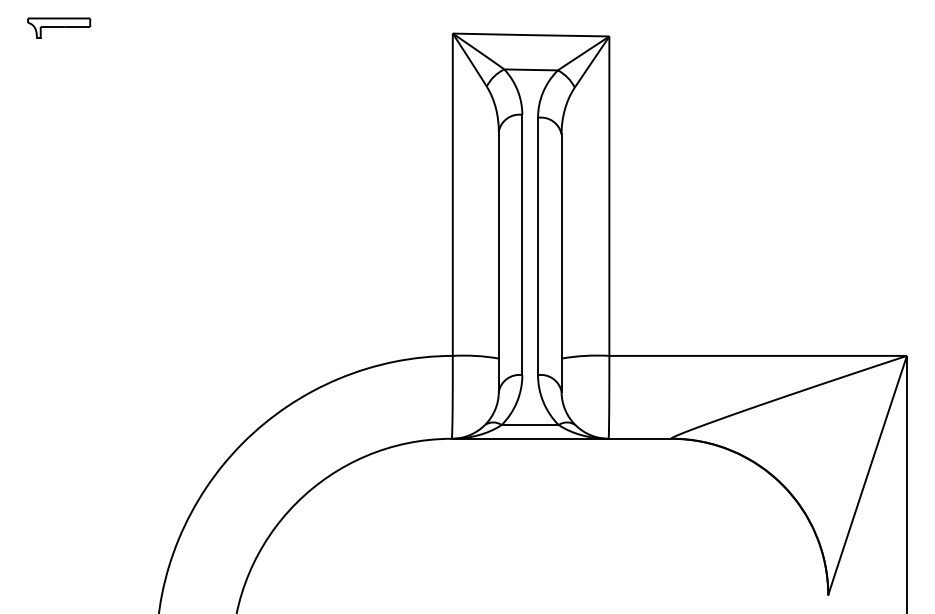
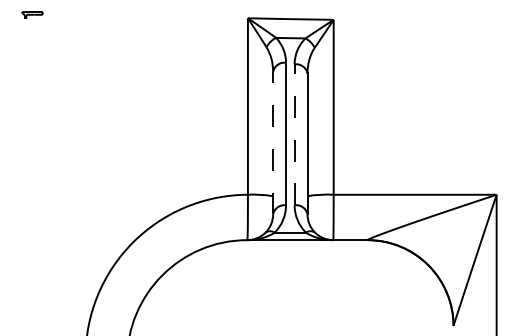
part: (59, 26) -> (32, 14), size x0.6
line: (537, 245) -> (294, 134), solid -> dashed
line: (499, 260) -> (273, 142), solid -> dashed

